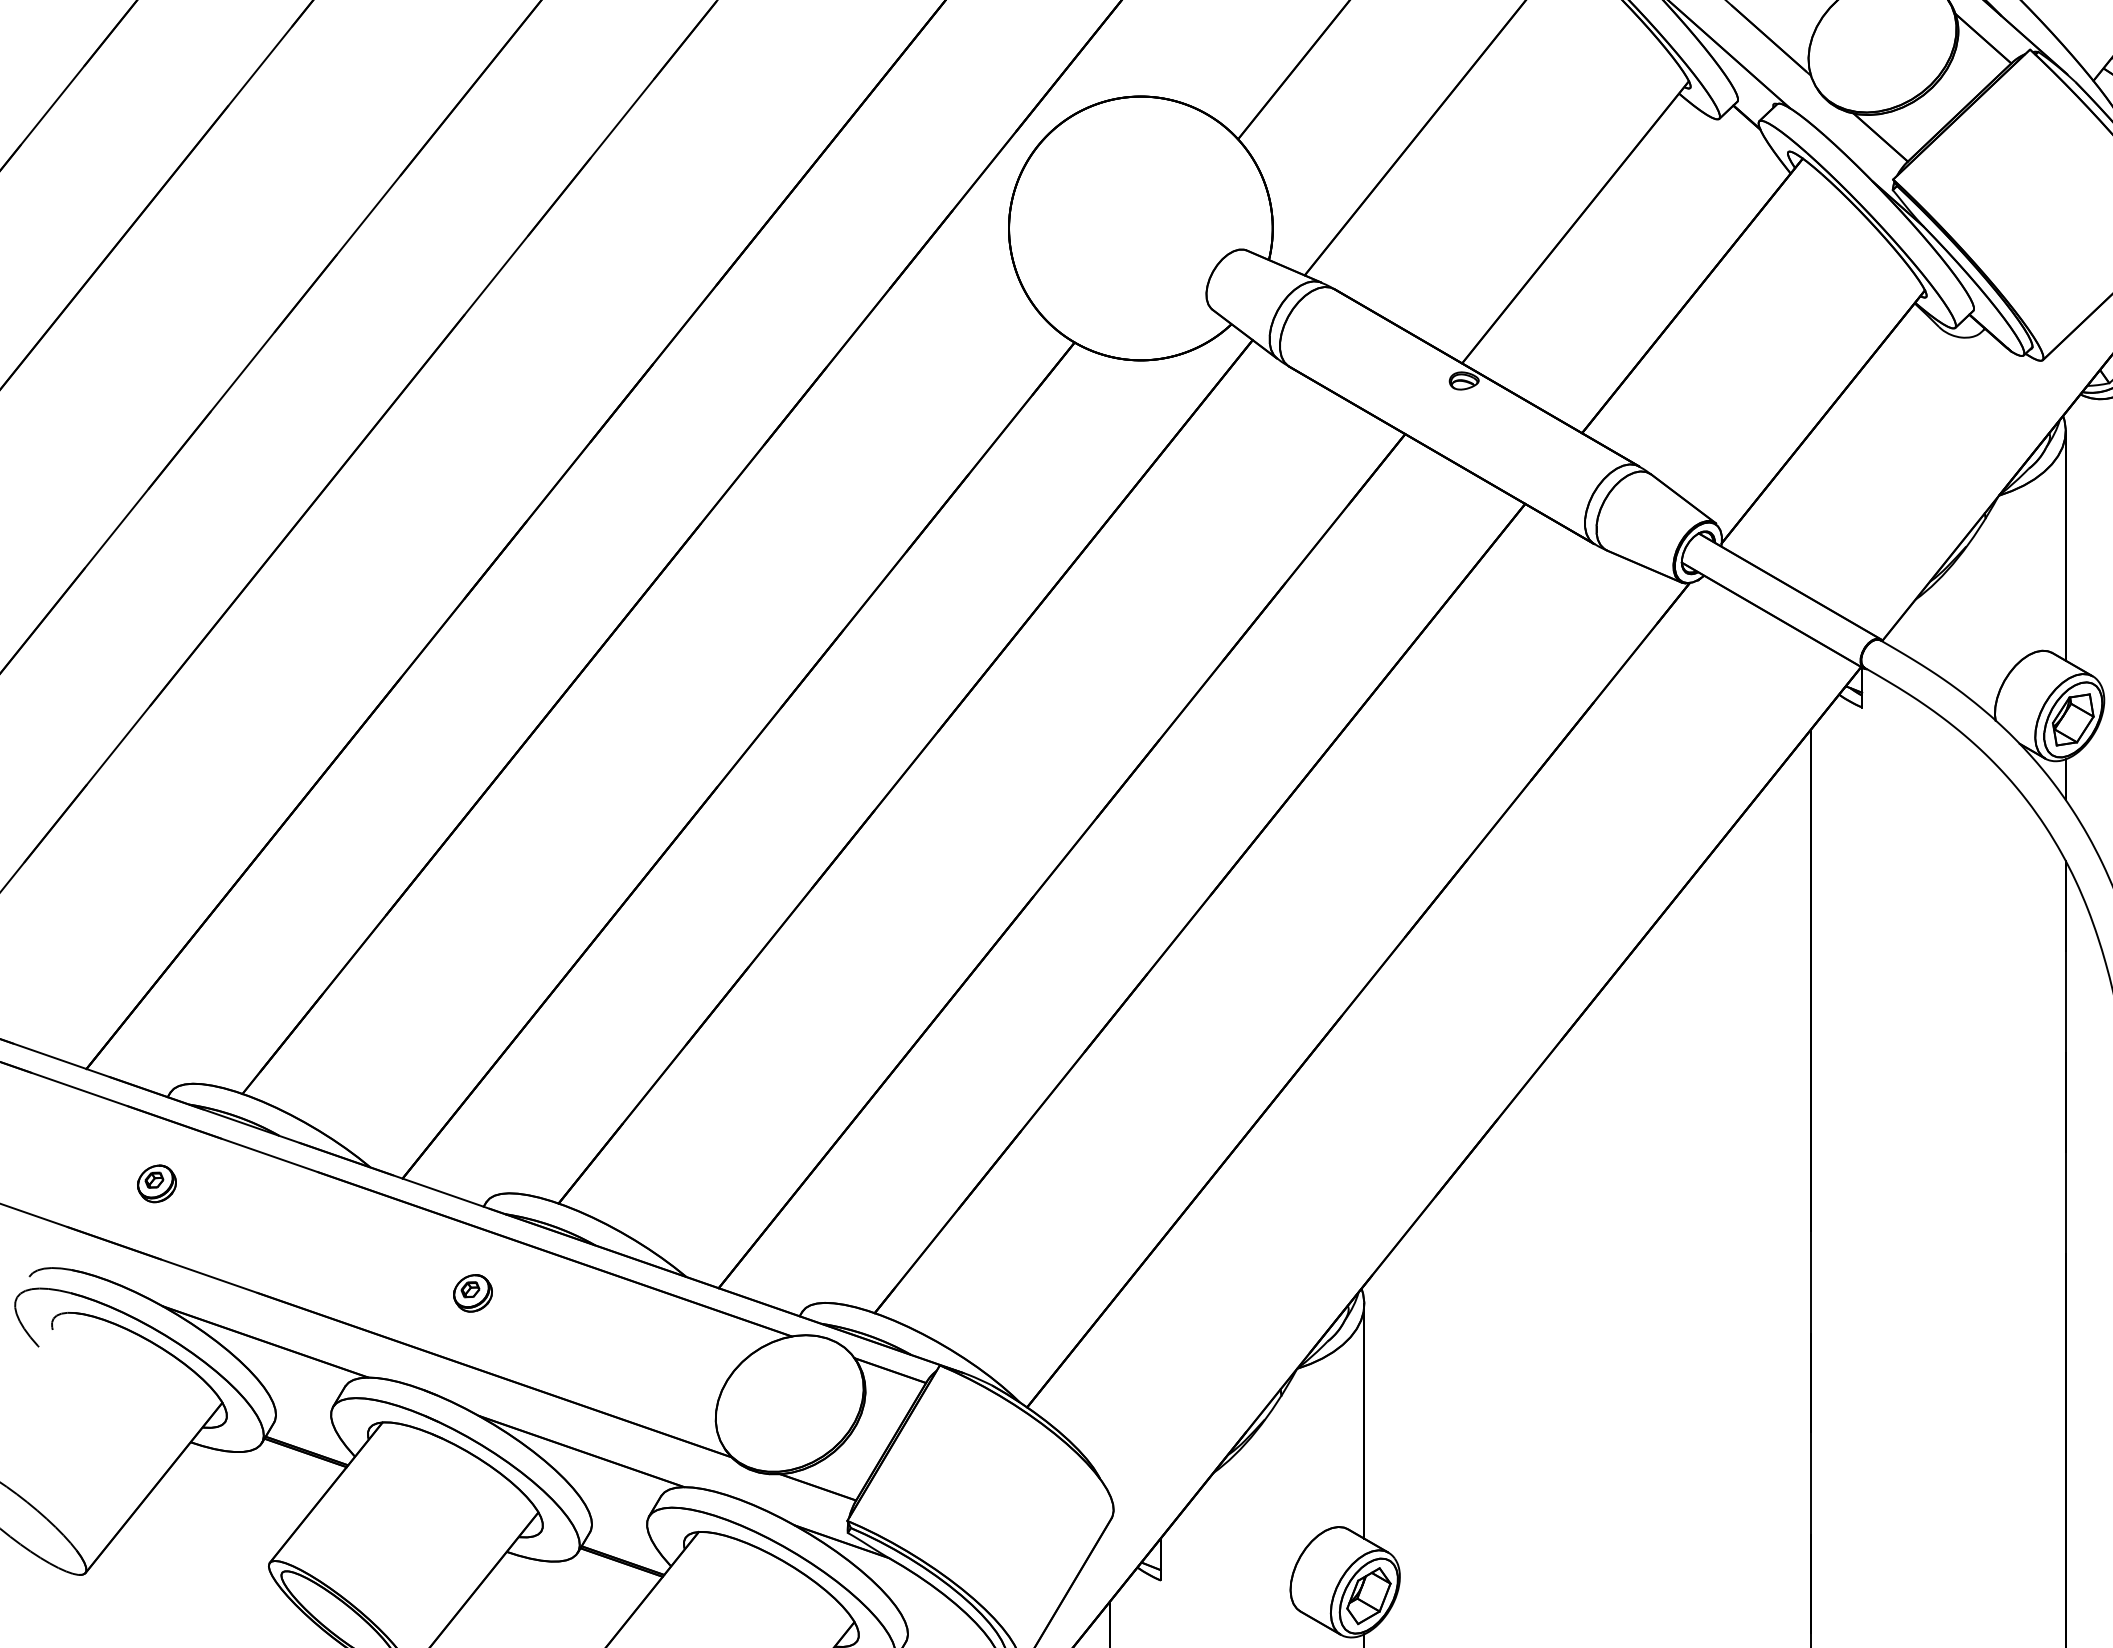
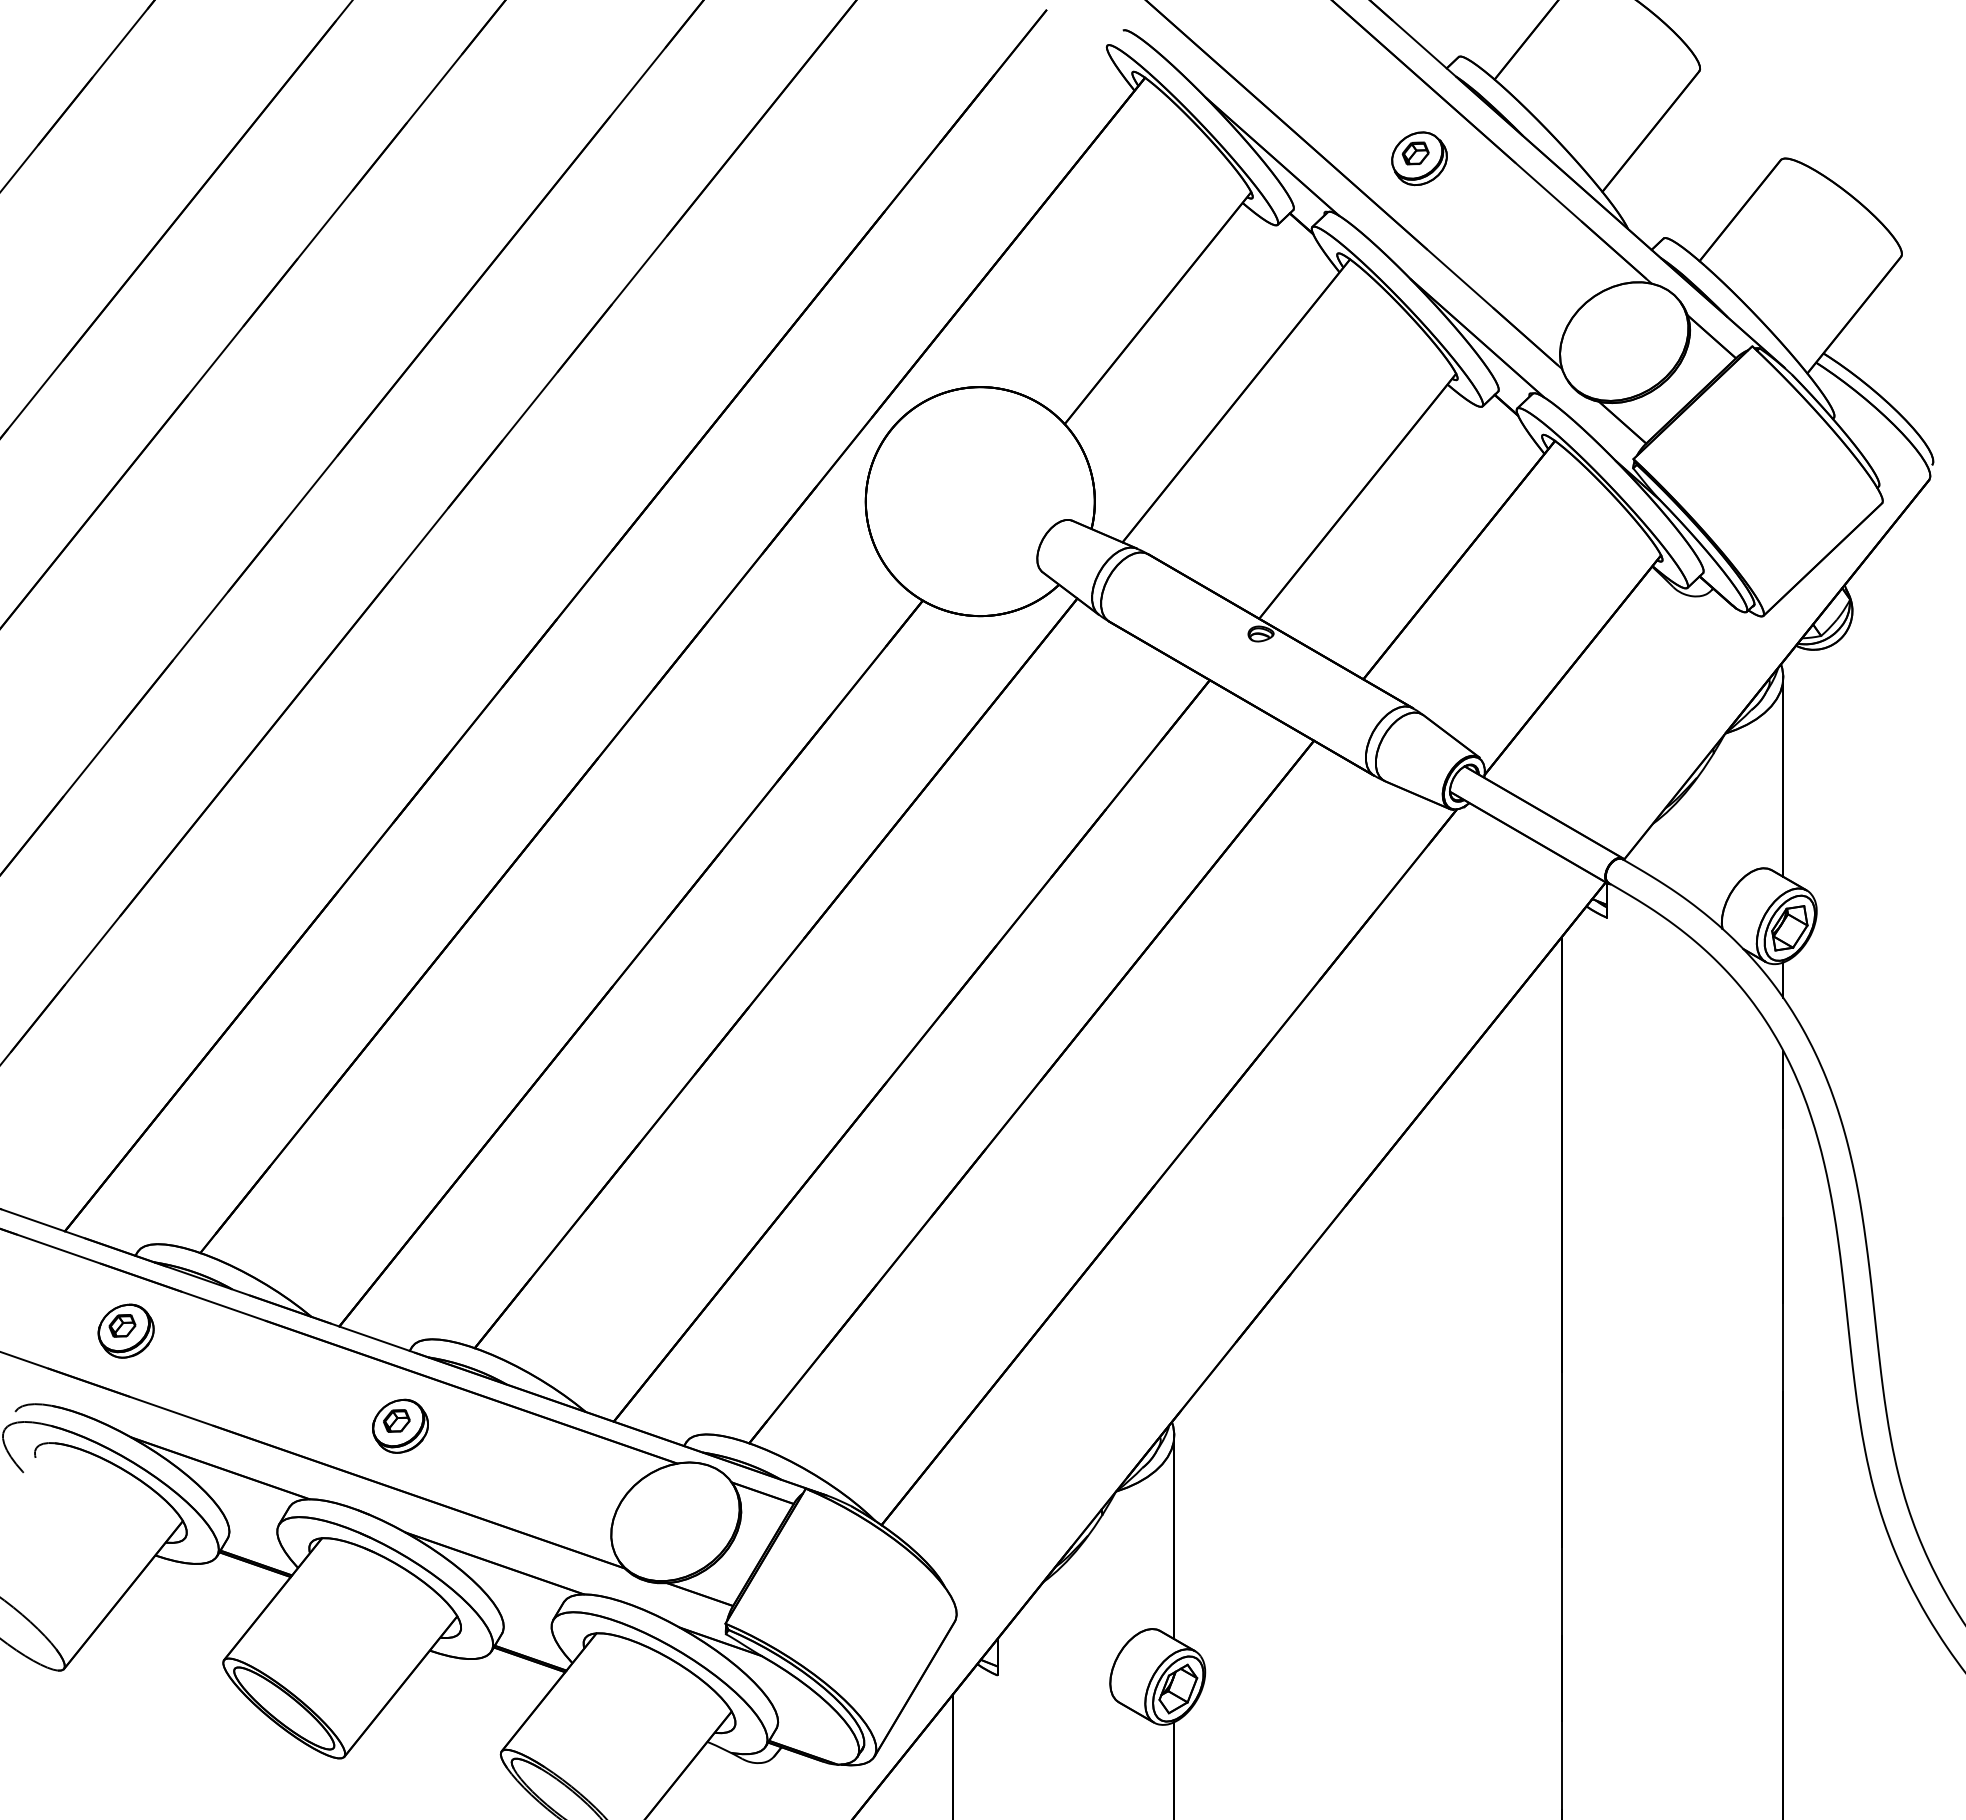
part: (156, 1183) -> (125, 1330), size x1.67
part: (473, 1292) -> (400, 1425), size x1.67

